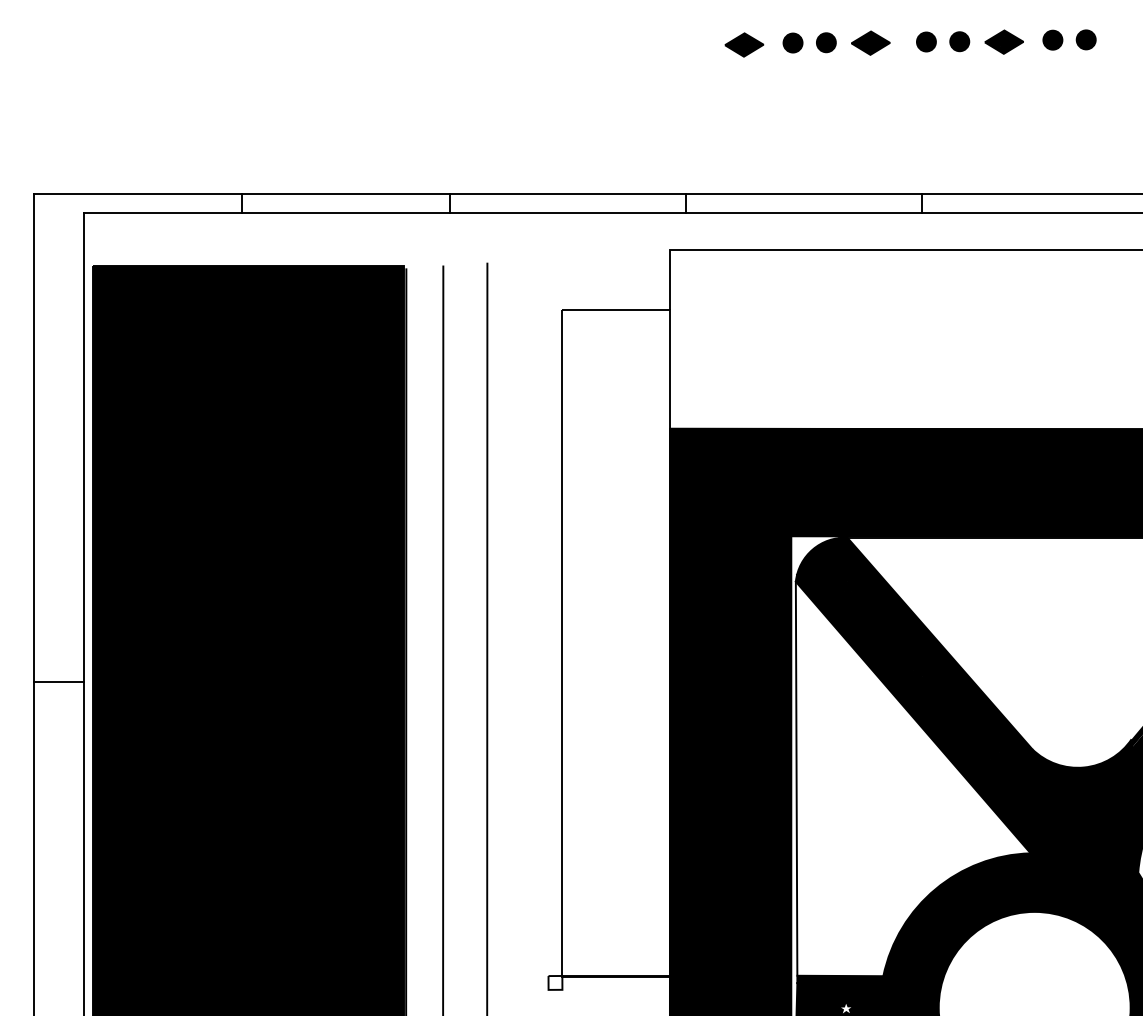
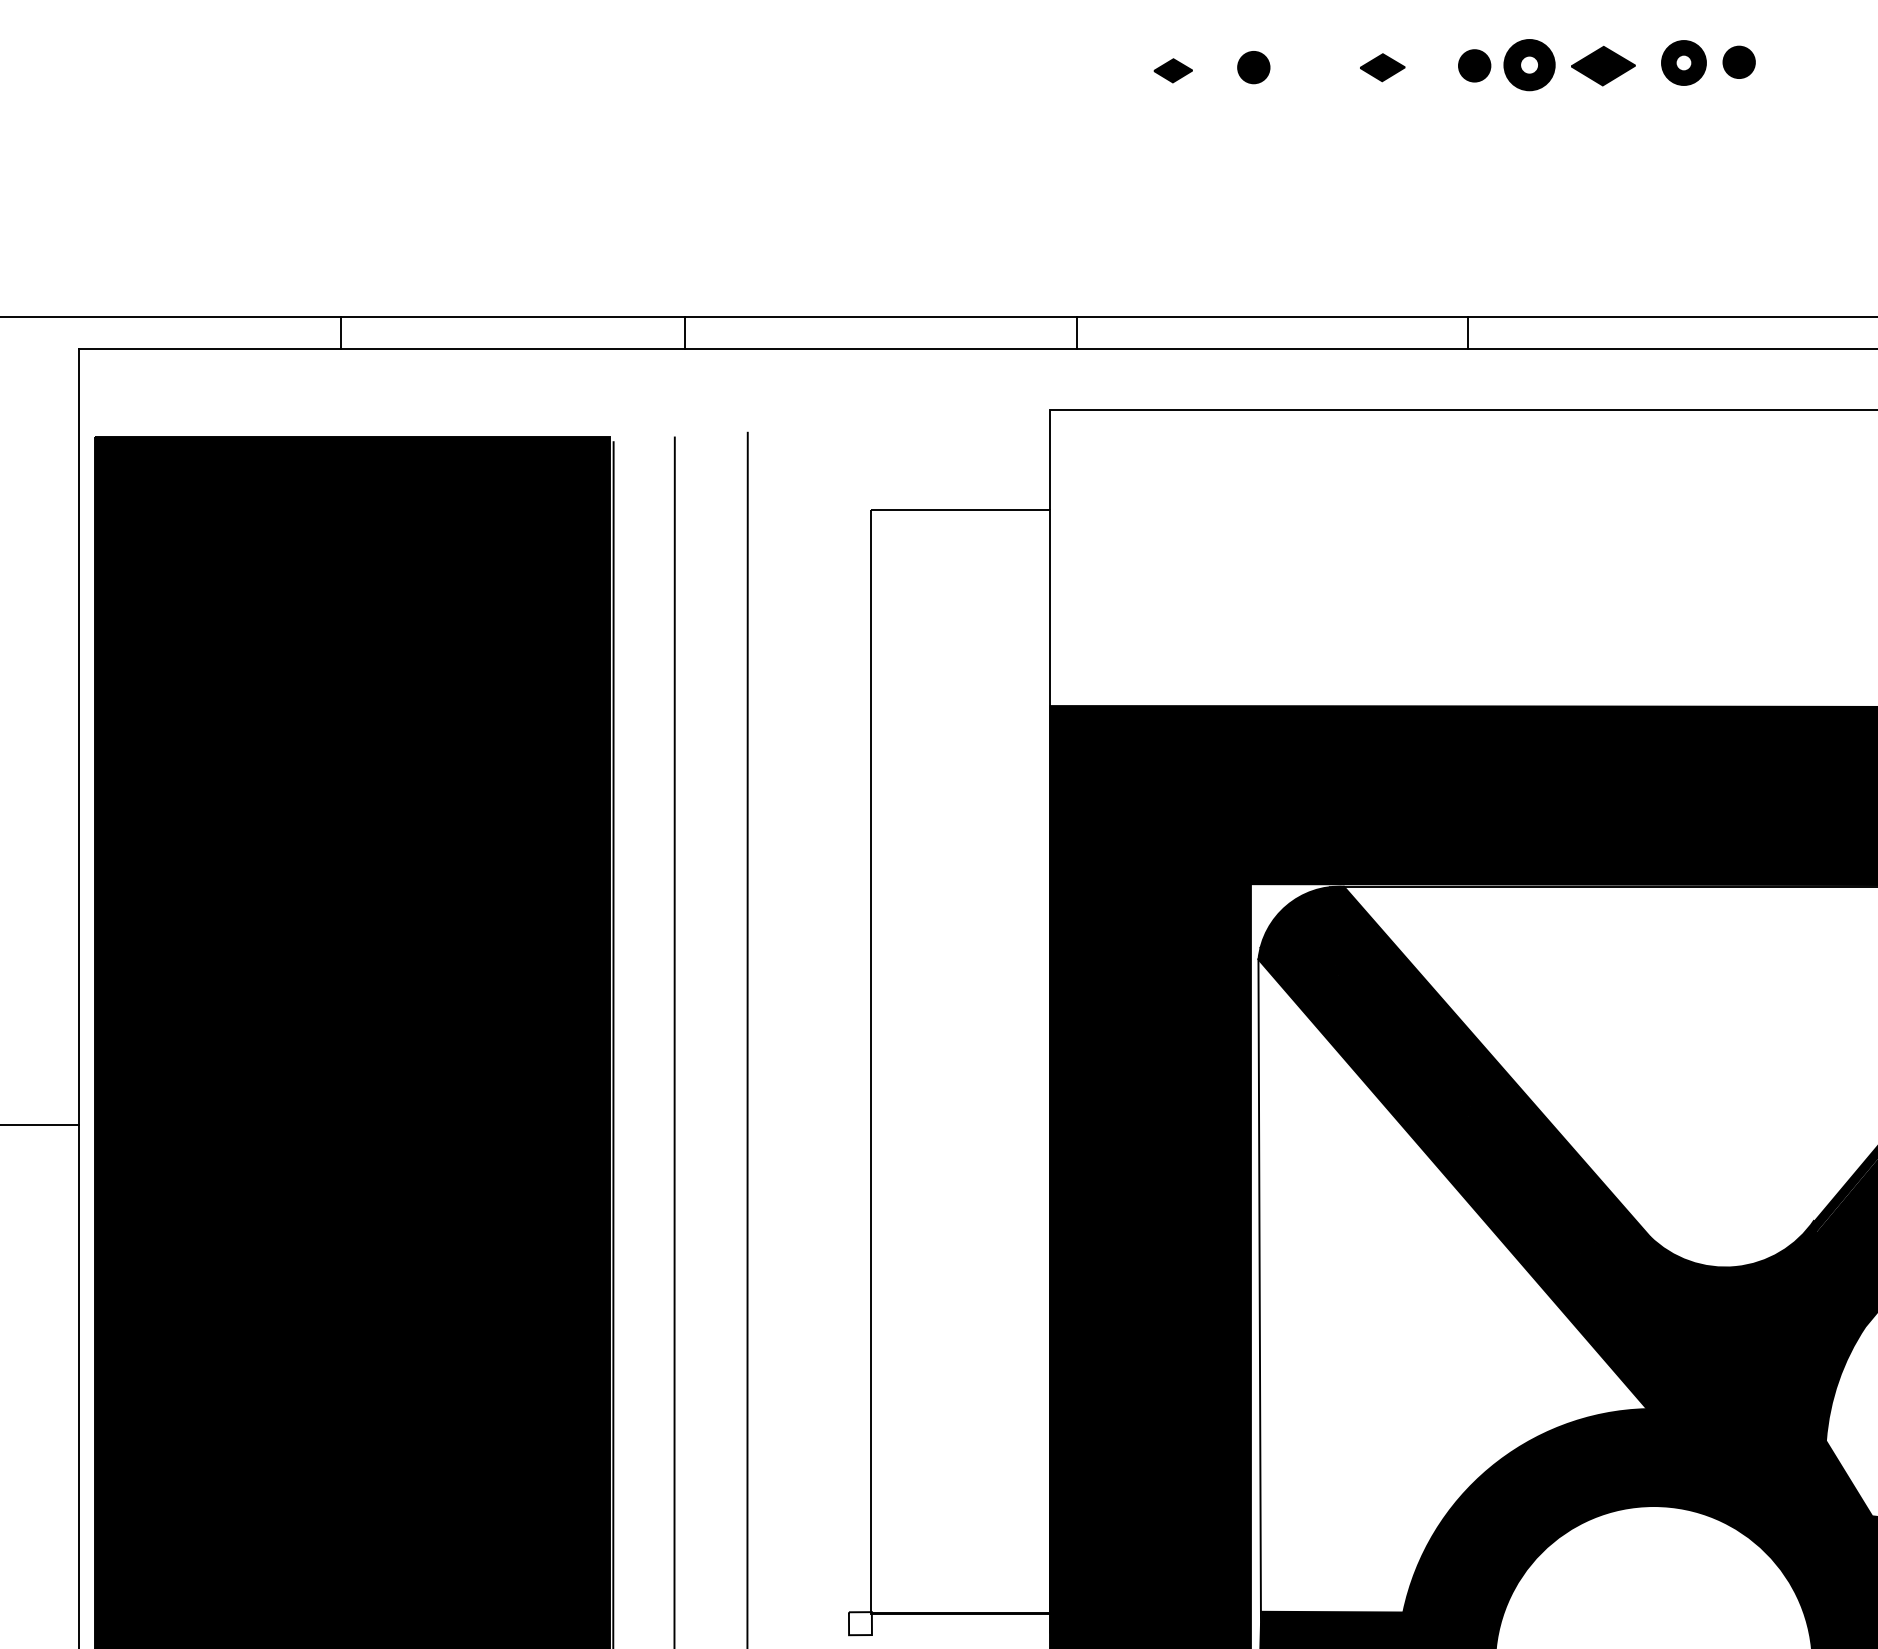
part: (1052, 39) -> (1683, 61), size x1.4
part: (959, 41) -> (1529, 65), size x1.6
part: (826, 42) -> (1309, 66), removed
part: (870, 42) -> (1382, 66), size x0.7
part: (744, 44) -> (1173, 69), size x0.6

